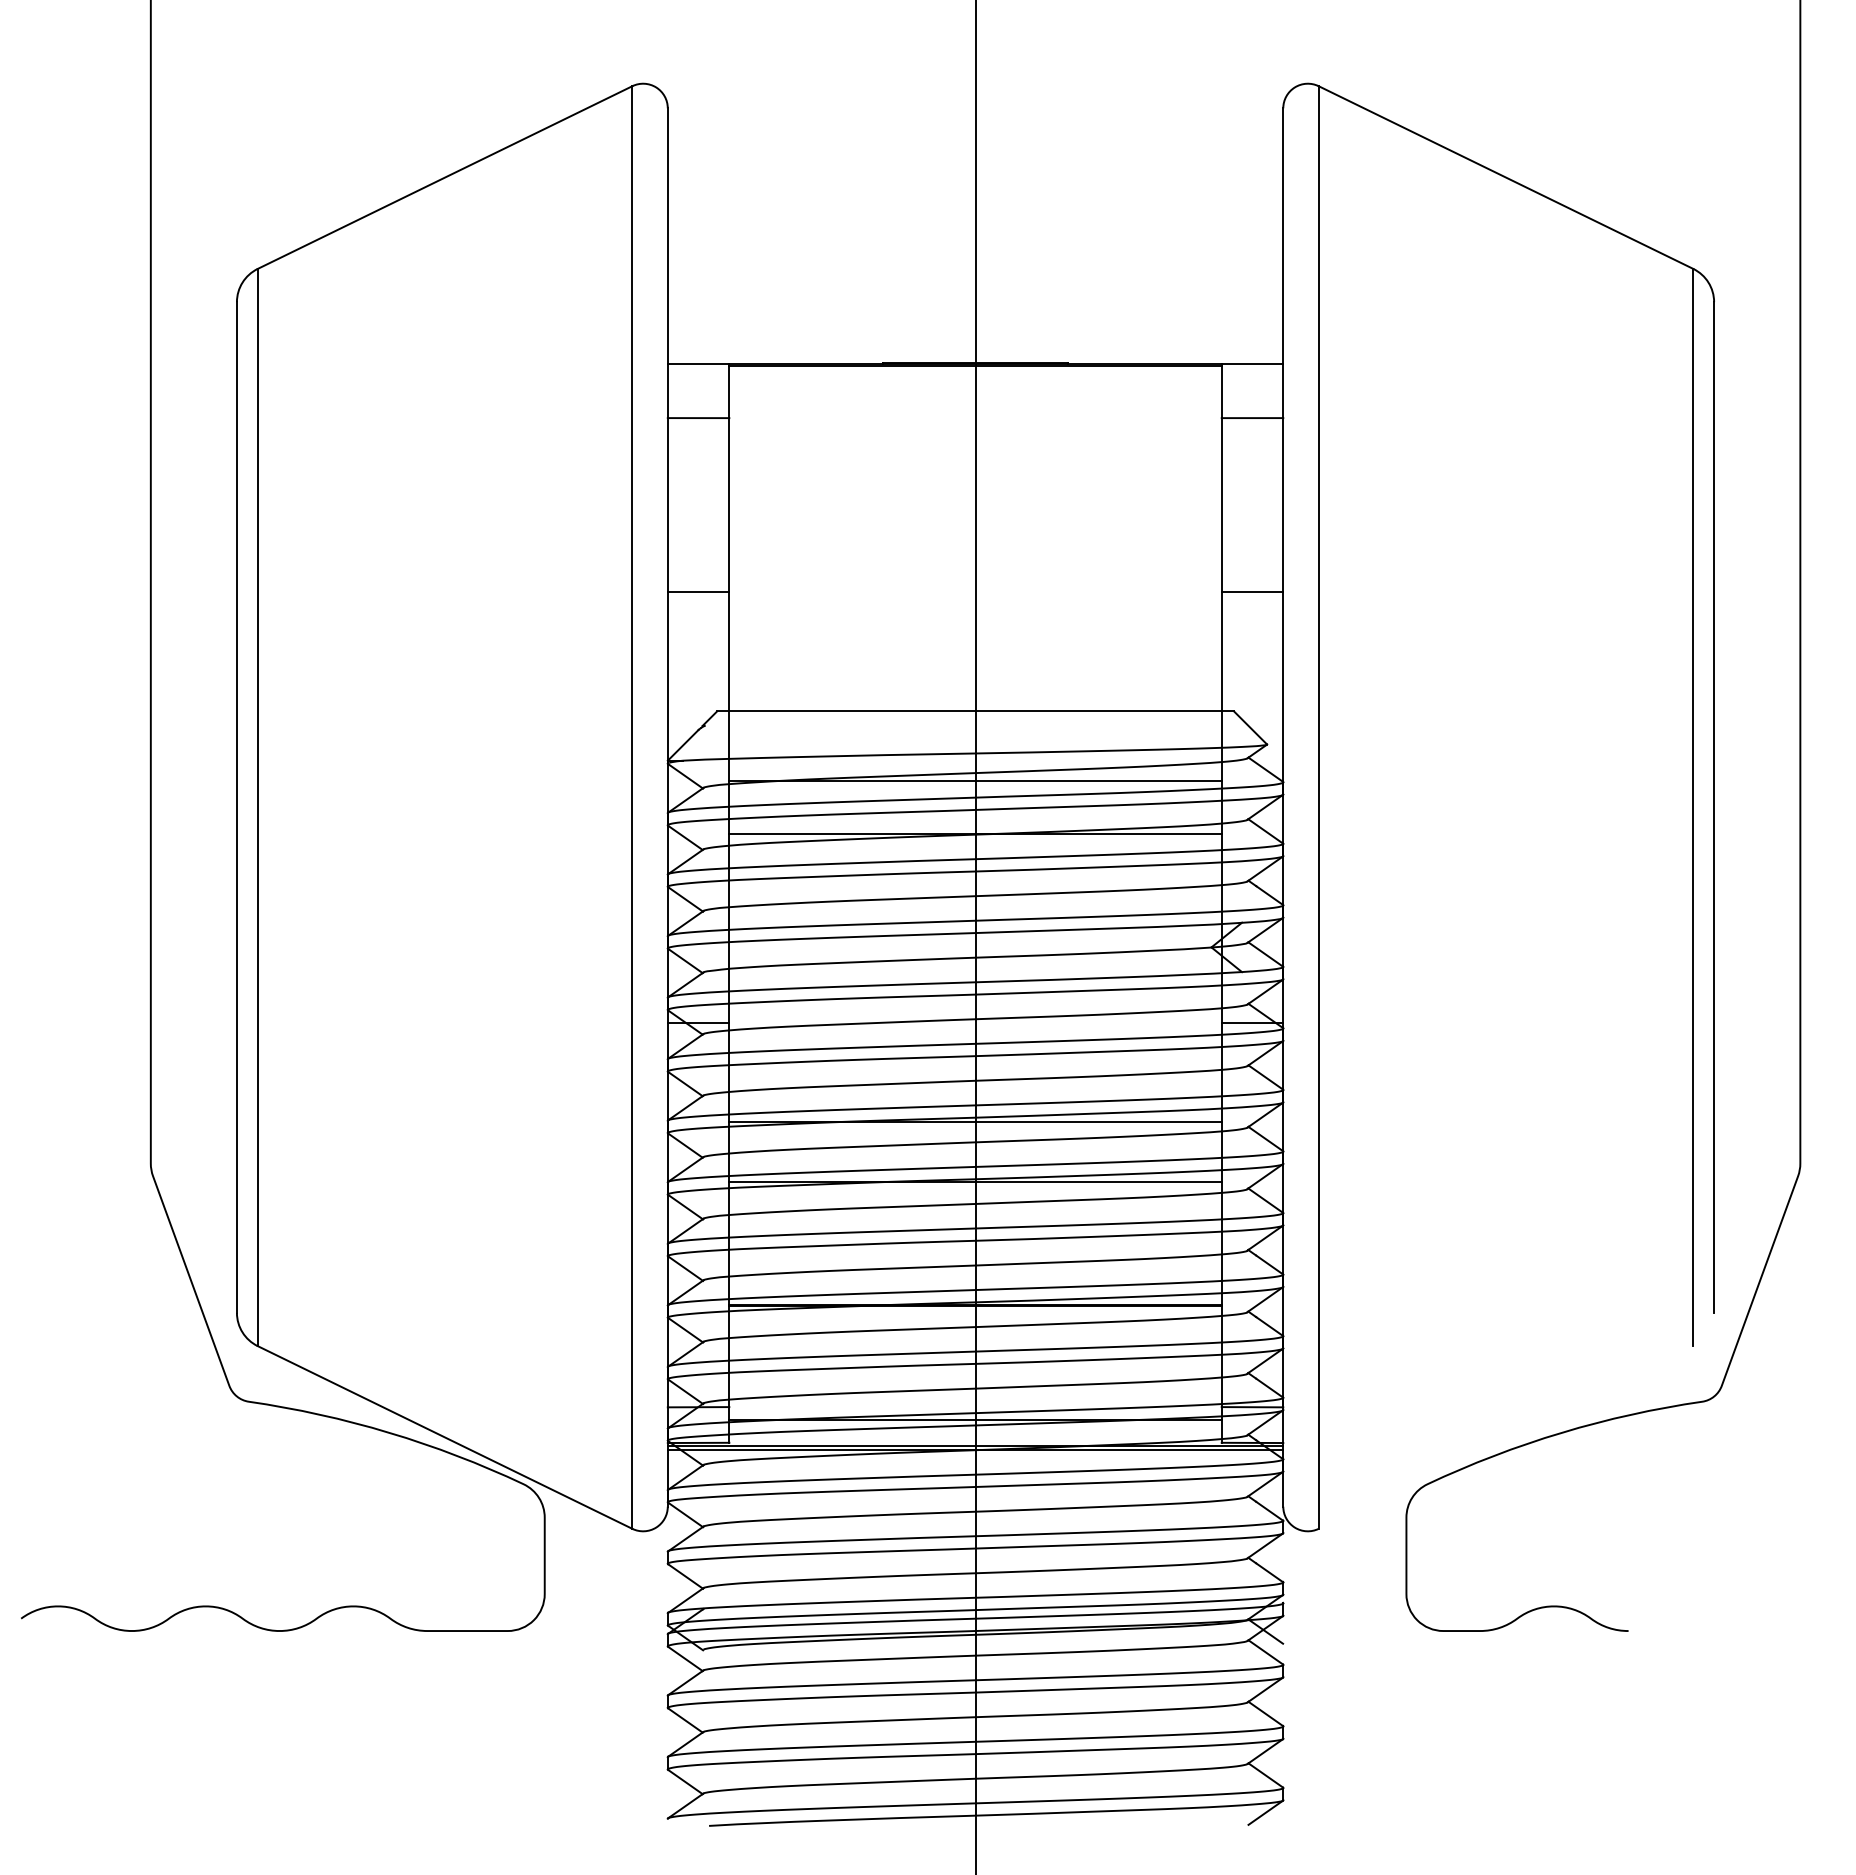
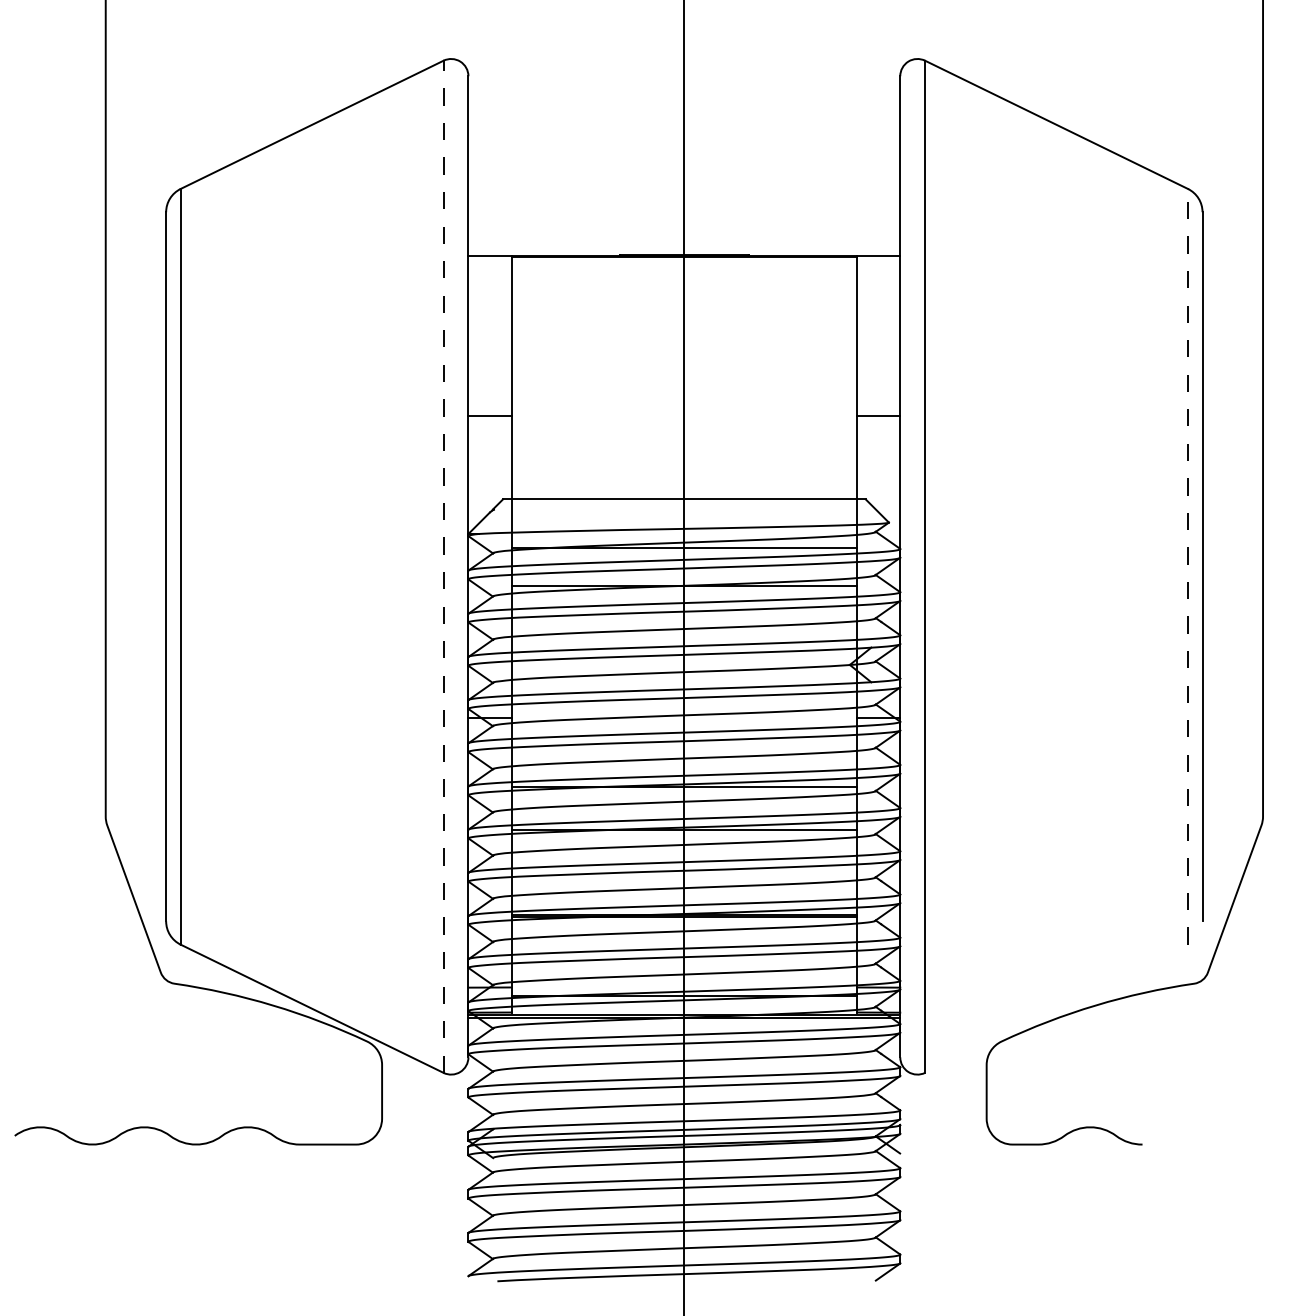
line: (698, 418) -> (489, 293), removed
line: (1252, 418) -> (878, 293), removed
line: (632, 807) -> (443, 566), solid -> dashed
line: (1693, 807) -> (1188, 566), solid -> dashed

